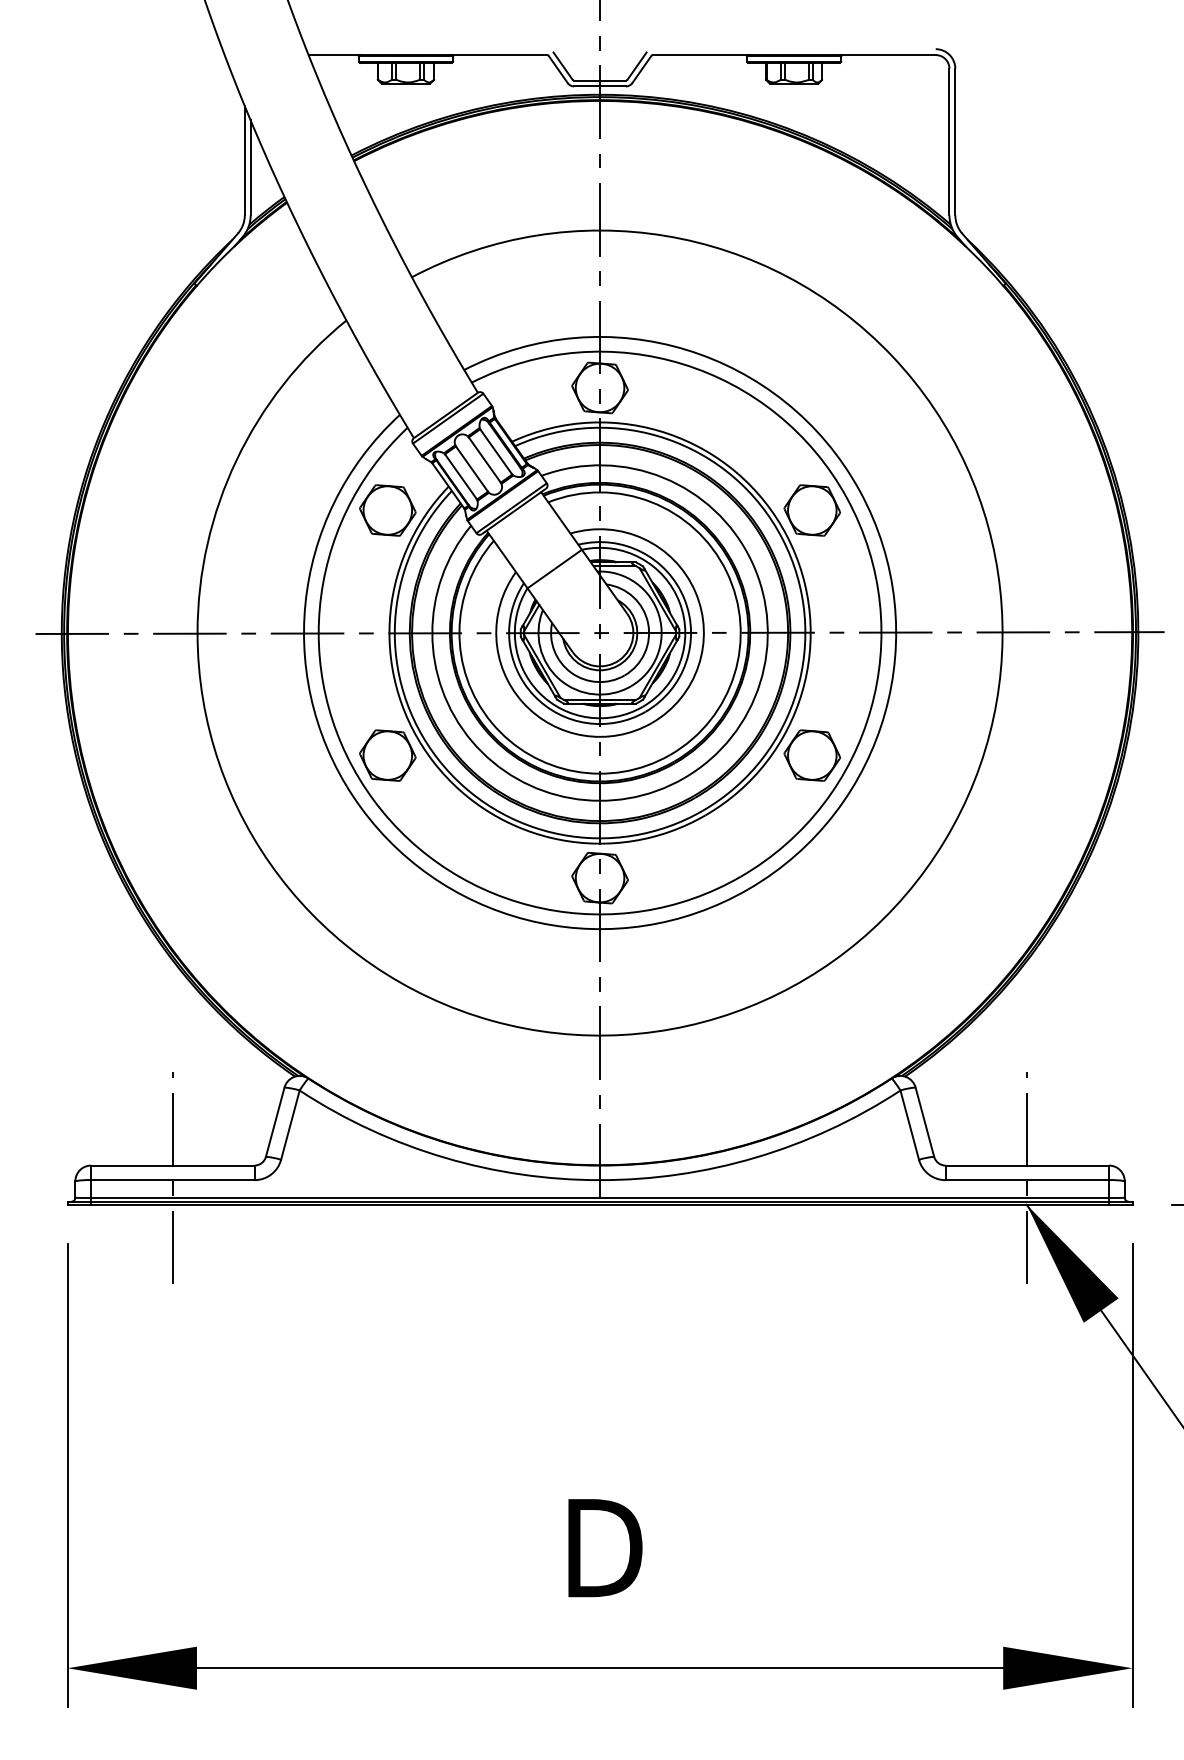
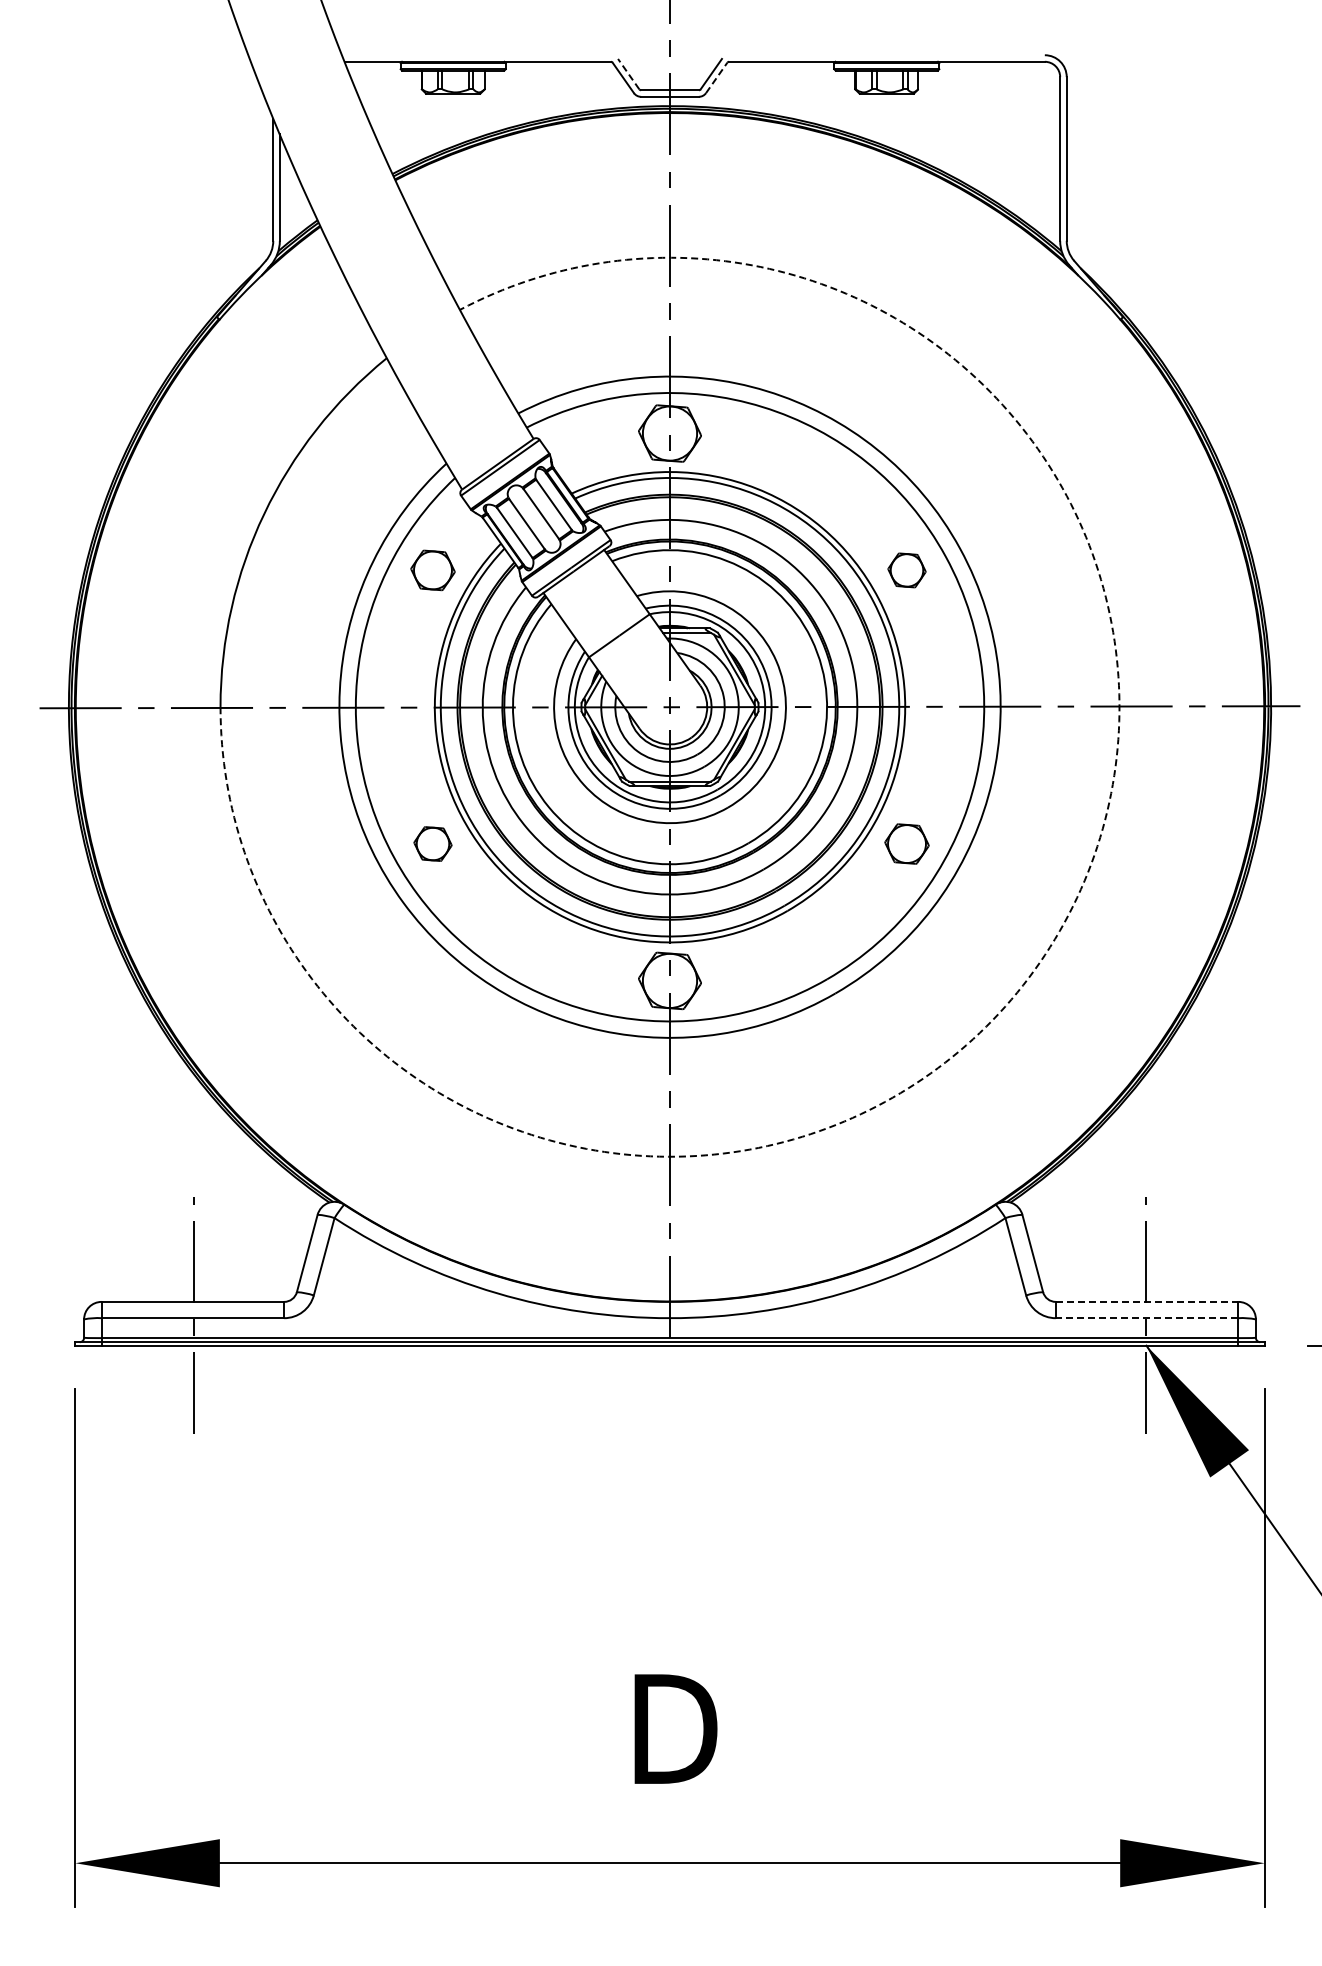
line: (562, 66) -> (628, 74), solid -> dashed
line: (641, 69) -> (716, 77), solid -> dashed
part: (387, 510) -> (432, 570), size x0.7
part: (811, 510) -> (906, 570), size x0.6
part: (387, 755) -> (432, 843), size x0.6
part: (811, 755) -> (906, 843), size x0.7
arc: (945, 841) -> (1055, 939), solid -> dashed
line: (1027, 1165) -> (1147, 1301), solid -> dashed
line: (1026, 1180) -> (1146, 1318), solid -> dashed

